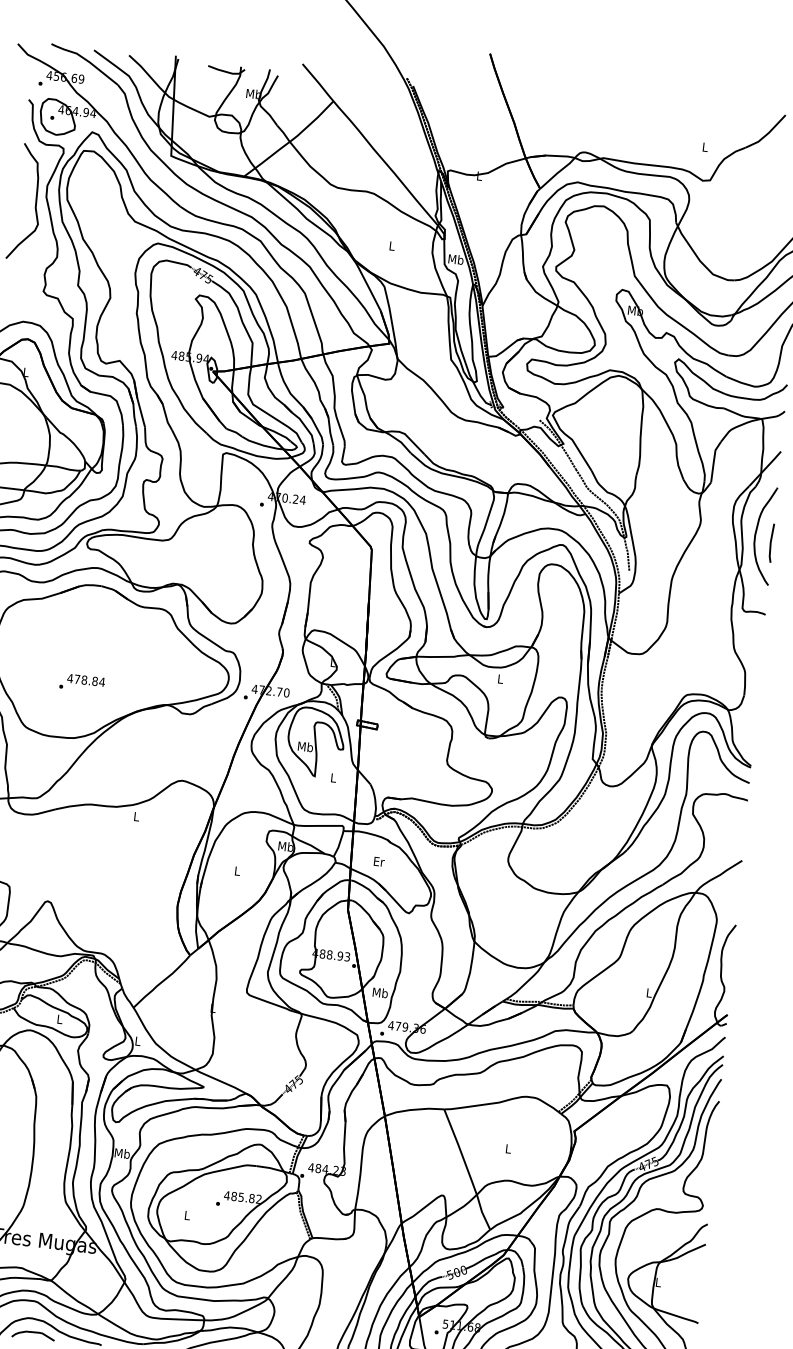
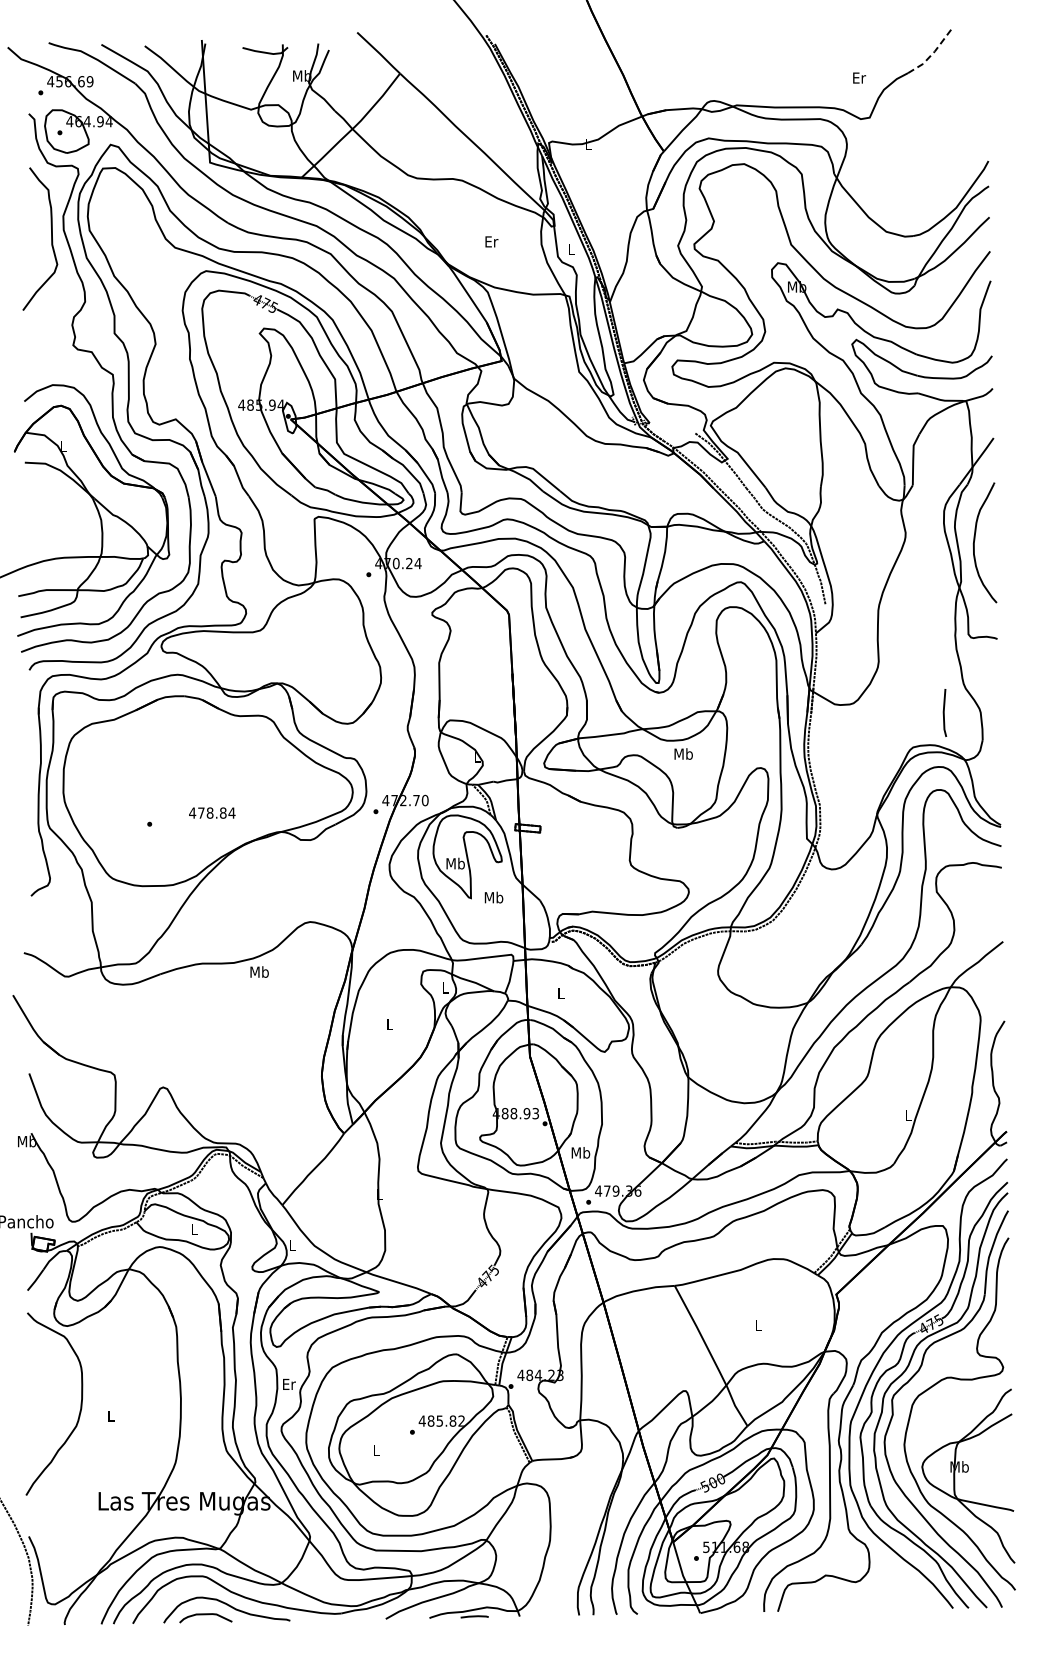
line: (766, 134) -> (932, 53), solid -> dashed
text: (705, 146) -> (859, 77), L -> Er
text: (392, 245) -> (491, 241), L -> Er
text: (456, 259) -> (571, 249), Mb -> L
line: (771, 542) -> (944, 712), moved
text: (500, 678) -> (683, 753), L -> Mb
text: (86, 679) -> (212, 812), moved
text: (333, 777) -> (493, 897), L -> Mb
text: (136, 816) -> (259, 971), L -> Mb
text: (285, 846) -> (445, 987), Mb -> L
text: (379, 861) -> (561, 992), Er -> L
text: (121, 1153) -> (288, 1384), Mb -> Er
text: (658, 1282) -> (959, 1466), L -> Mb

